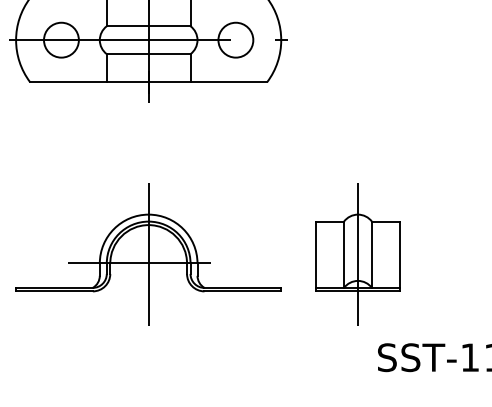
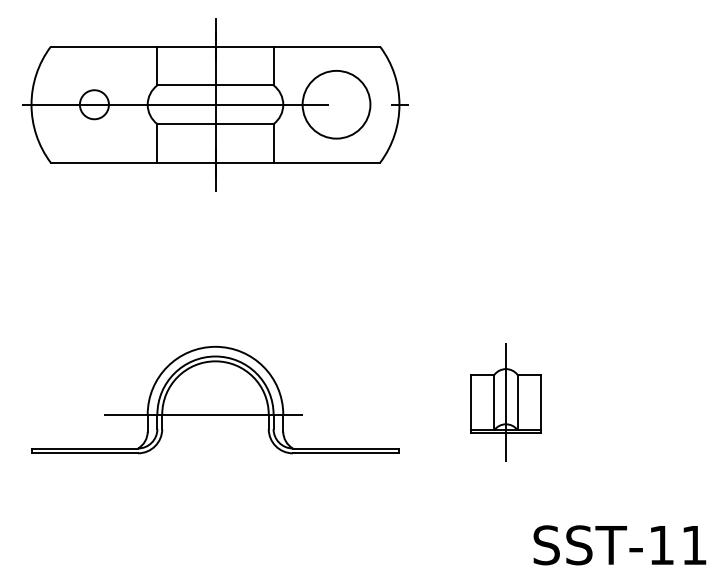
circle: (61, 40) -> (94, 104), size x0.6
circle: (235, 40) -> (336, 104), size x1.4
line: (148, 254) -> (215, 402), removed
part: (357, 254) -> (505, 402), size x0.6

